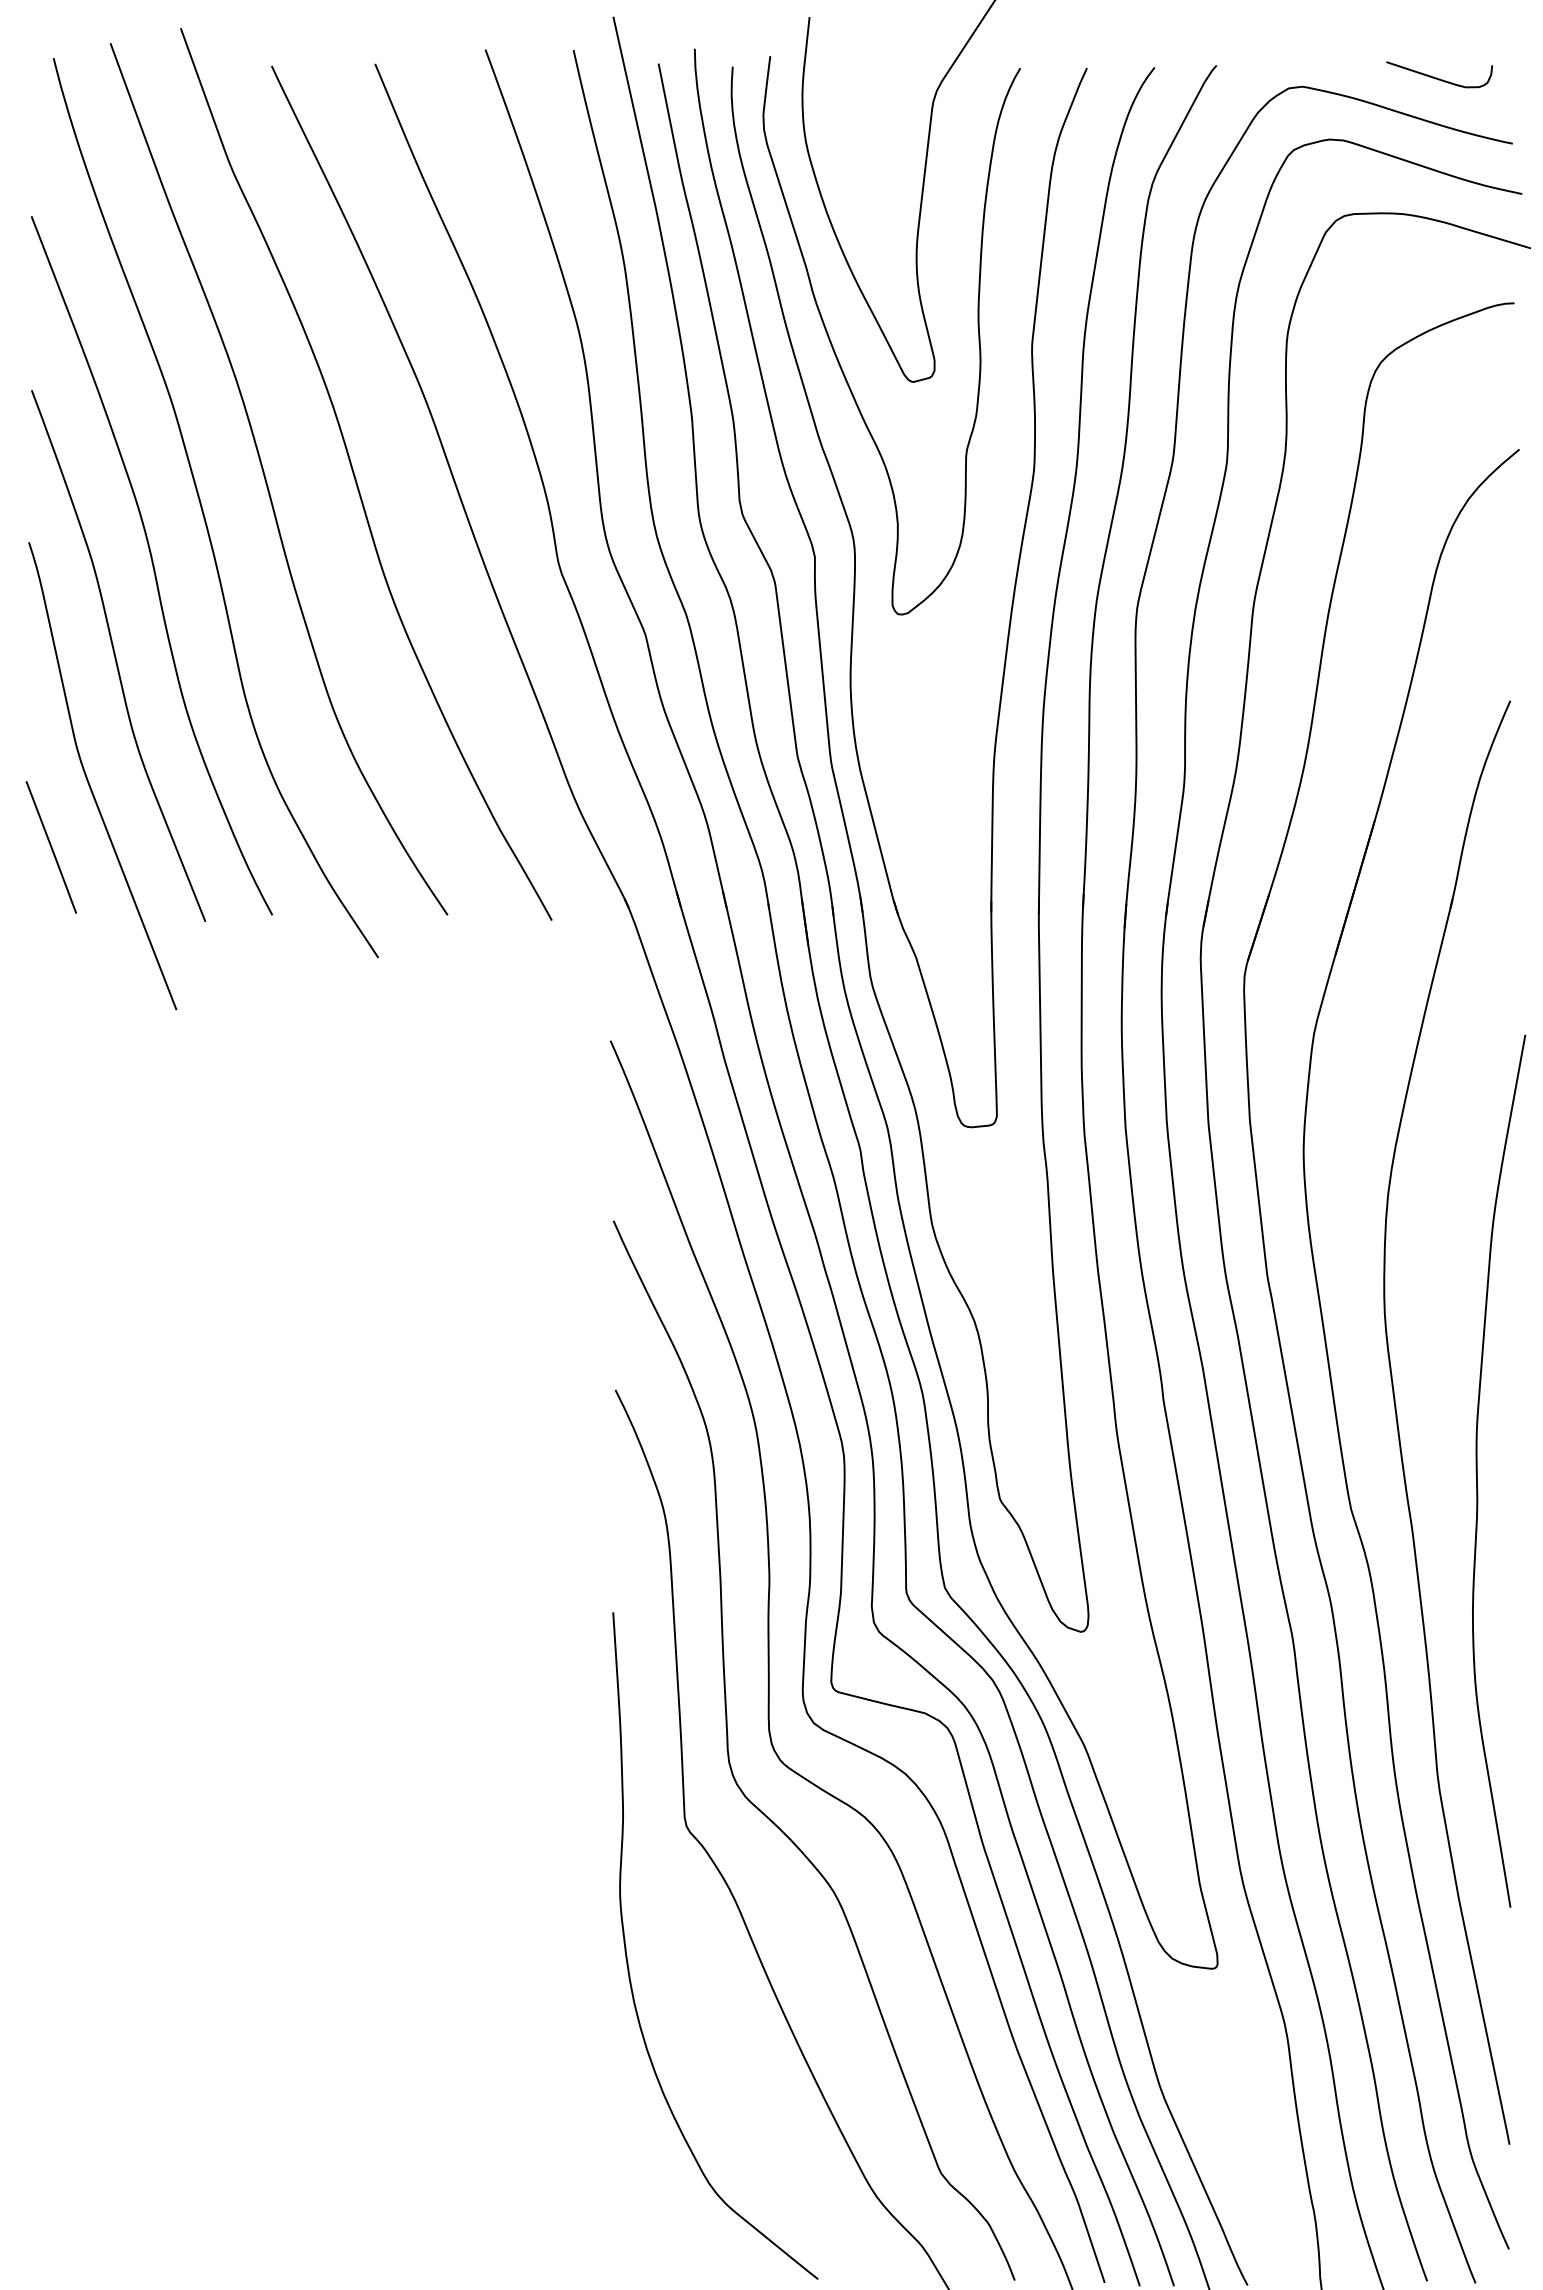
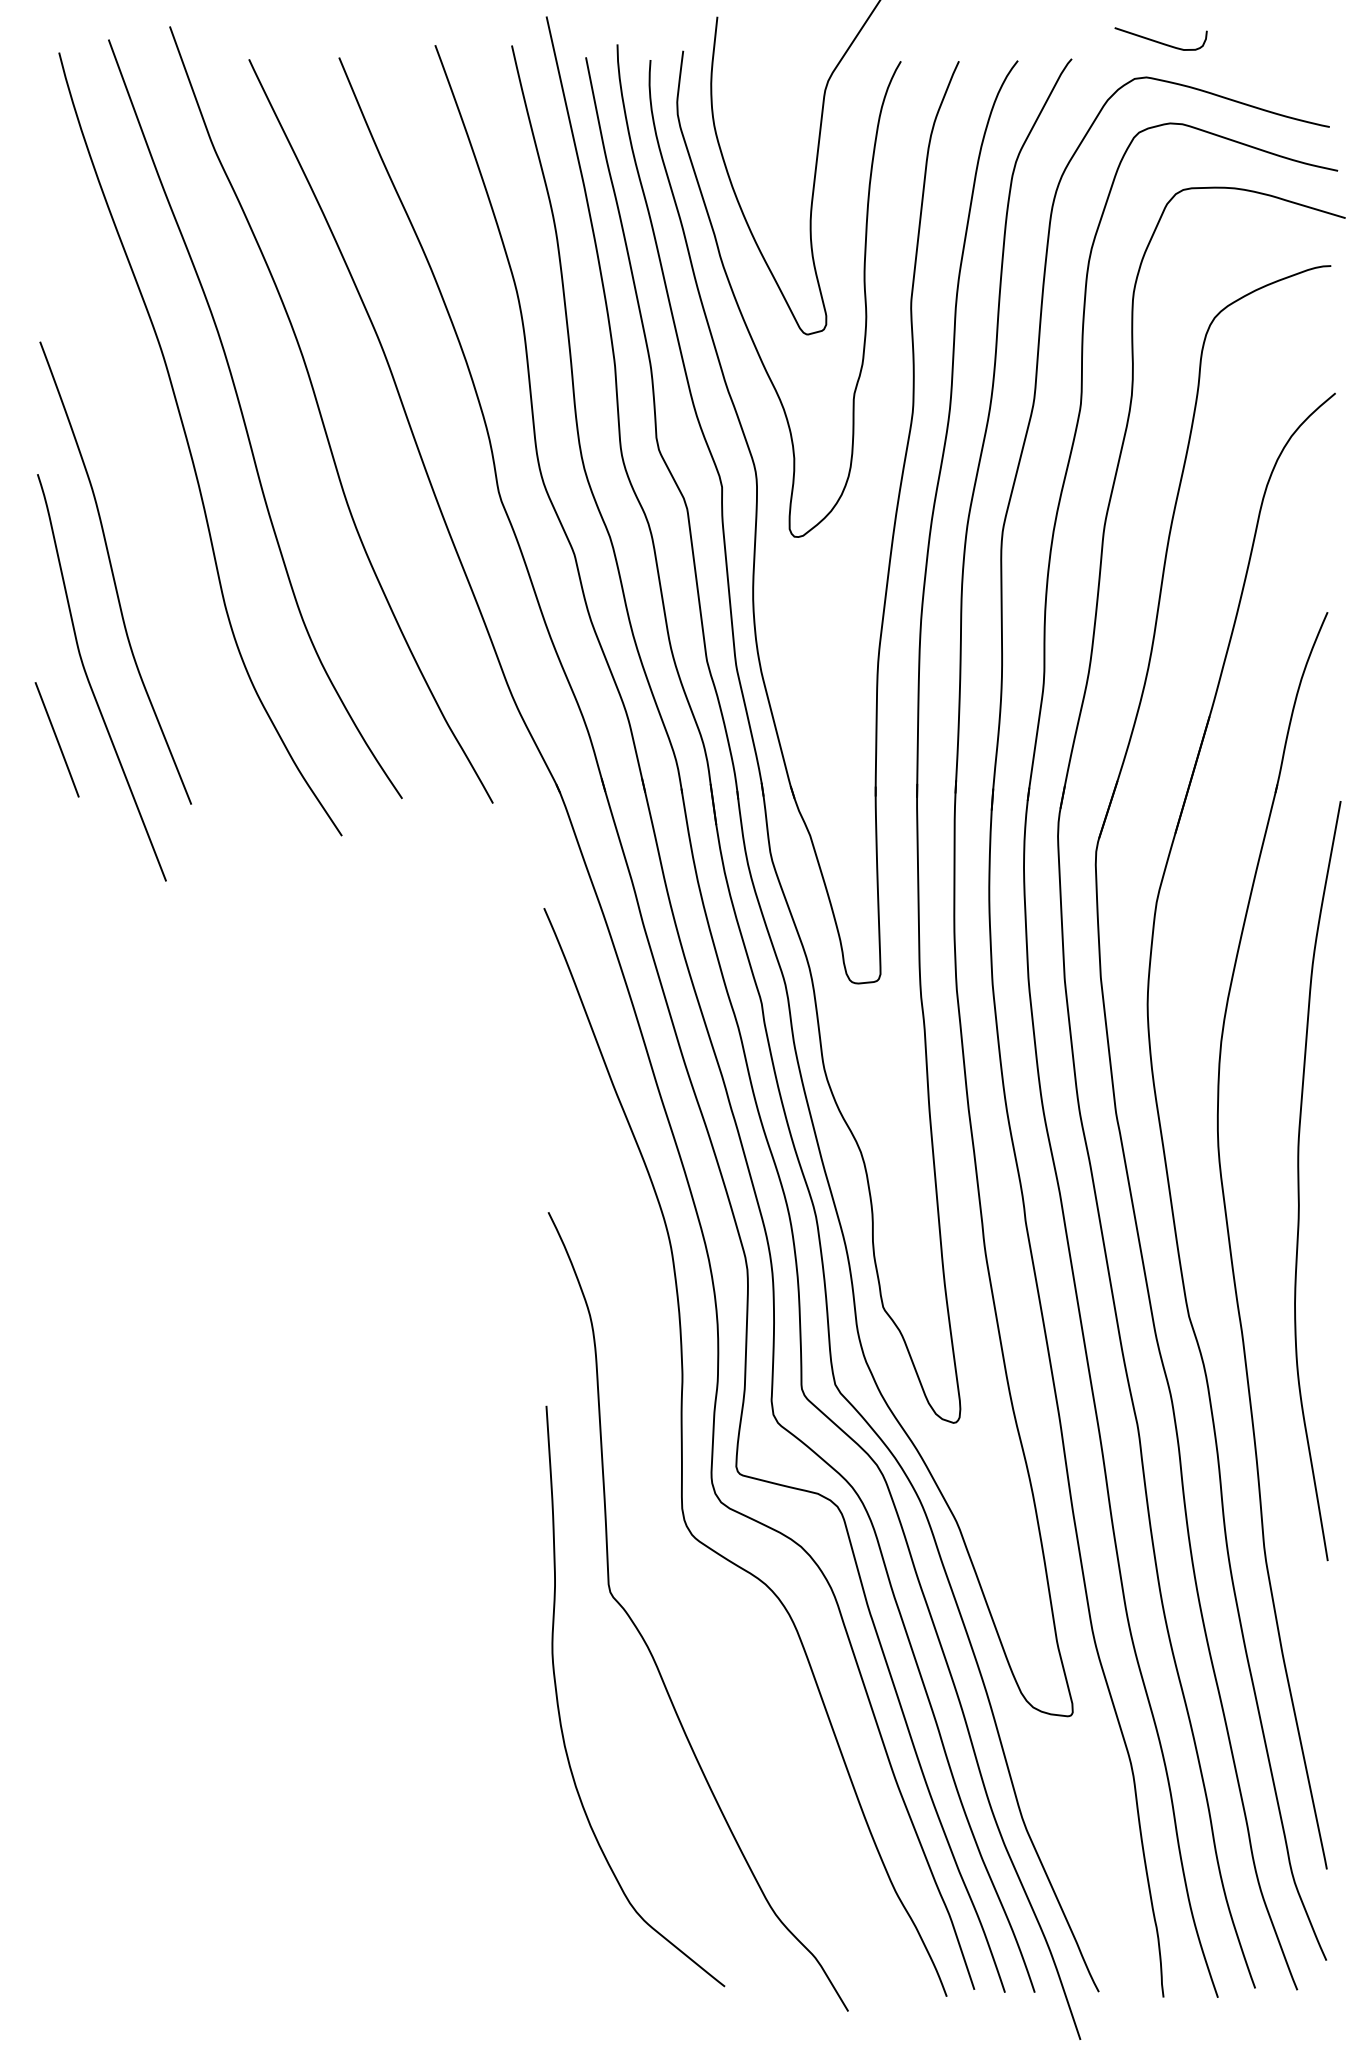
curve: (1437, 77) -> (1159, 41), moved
curve: (151, 564) -> (144, 493), removed
curve: (1478, 1471) -> (1299, 1181), moved
curve: (766, 1814) -> (679, 1581), removed

